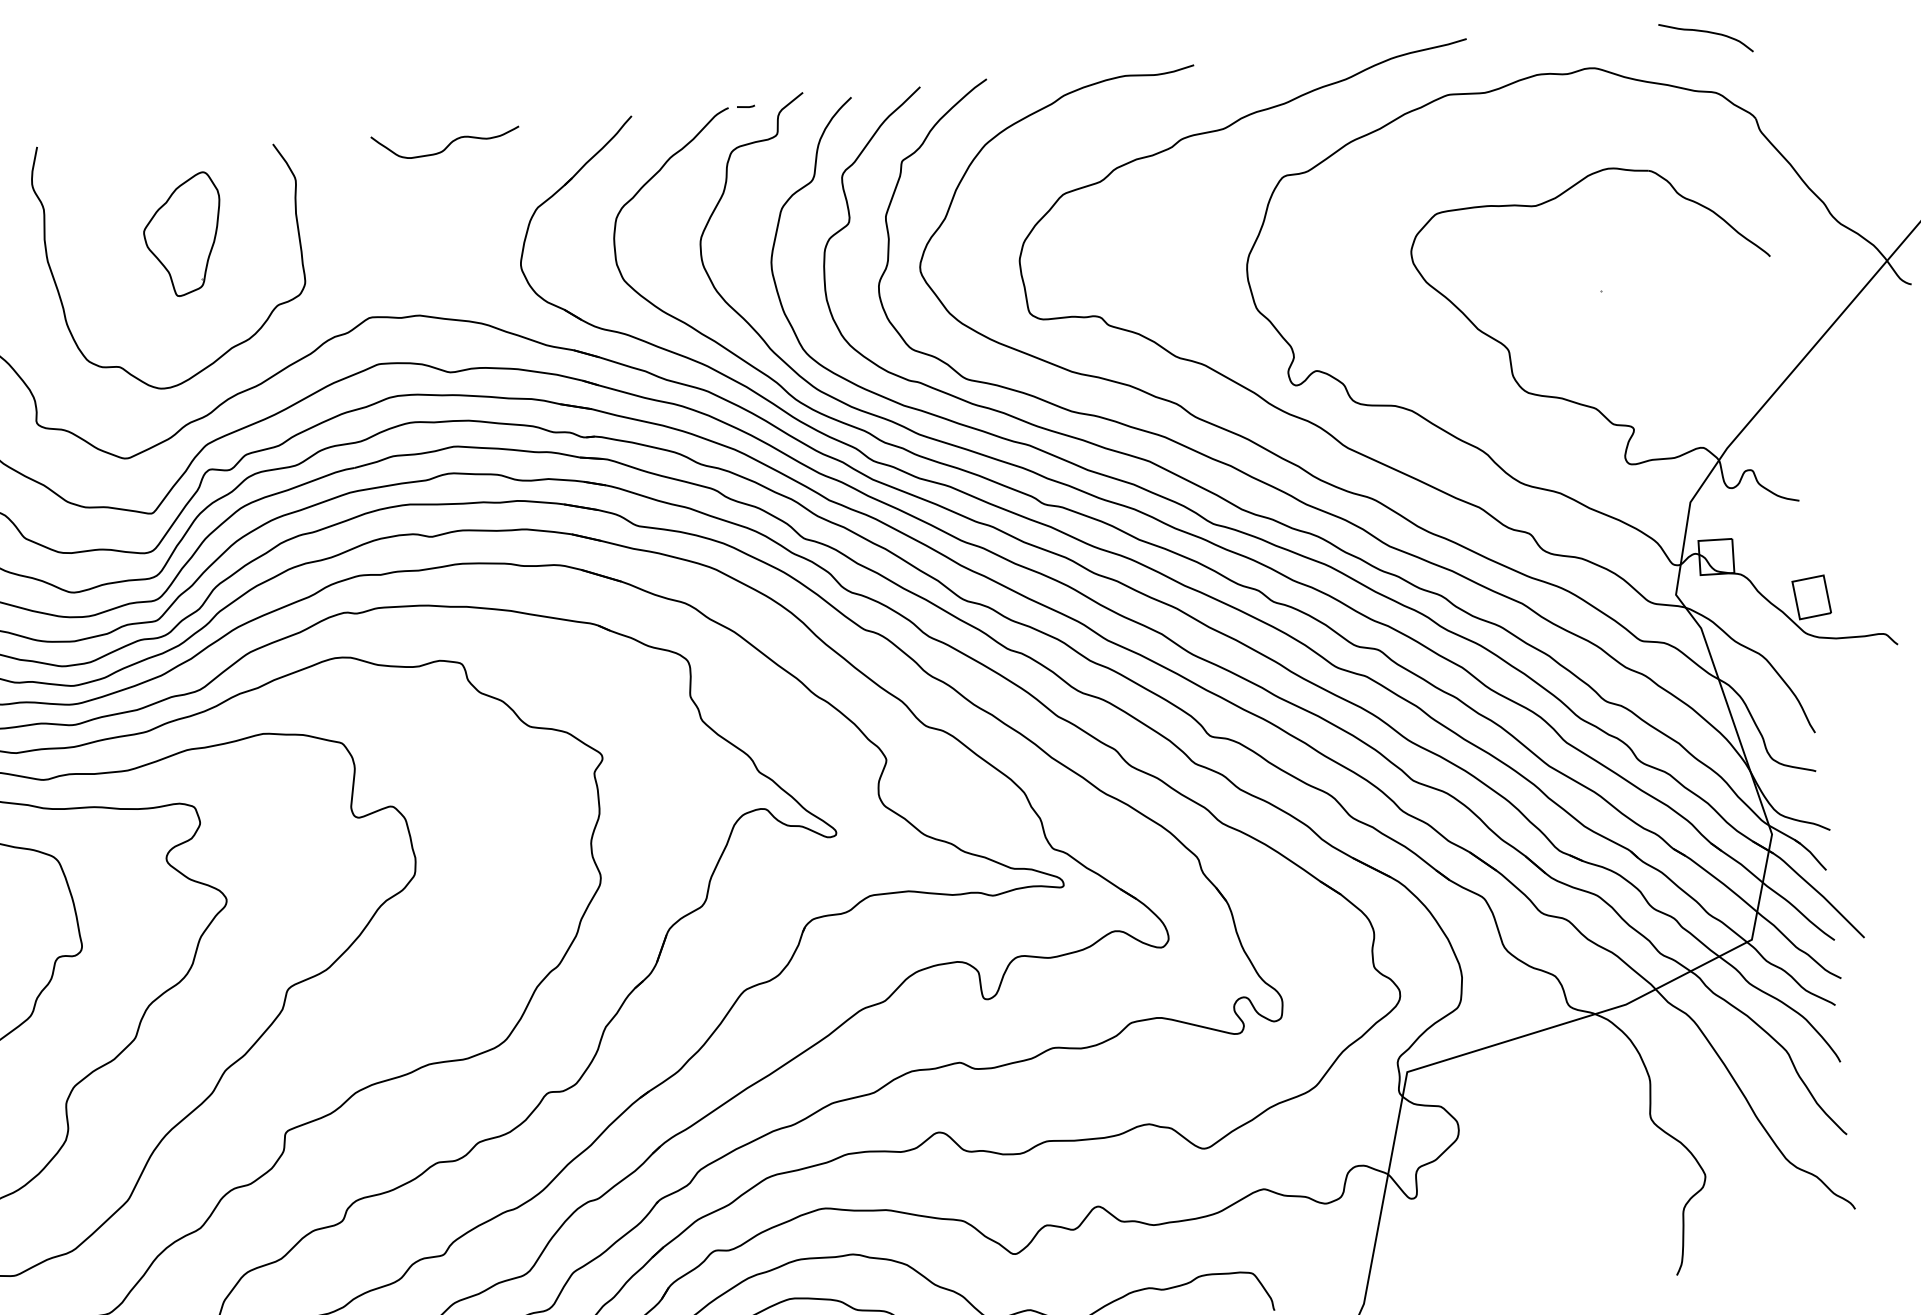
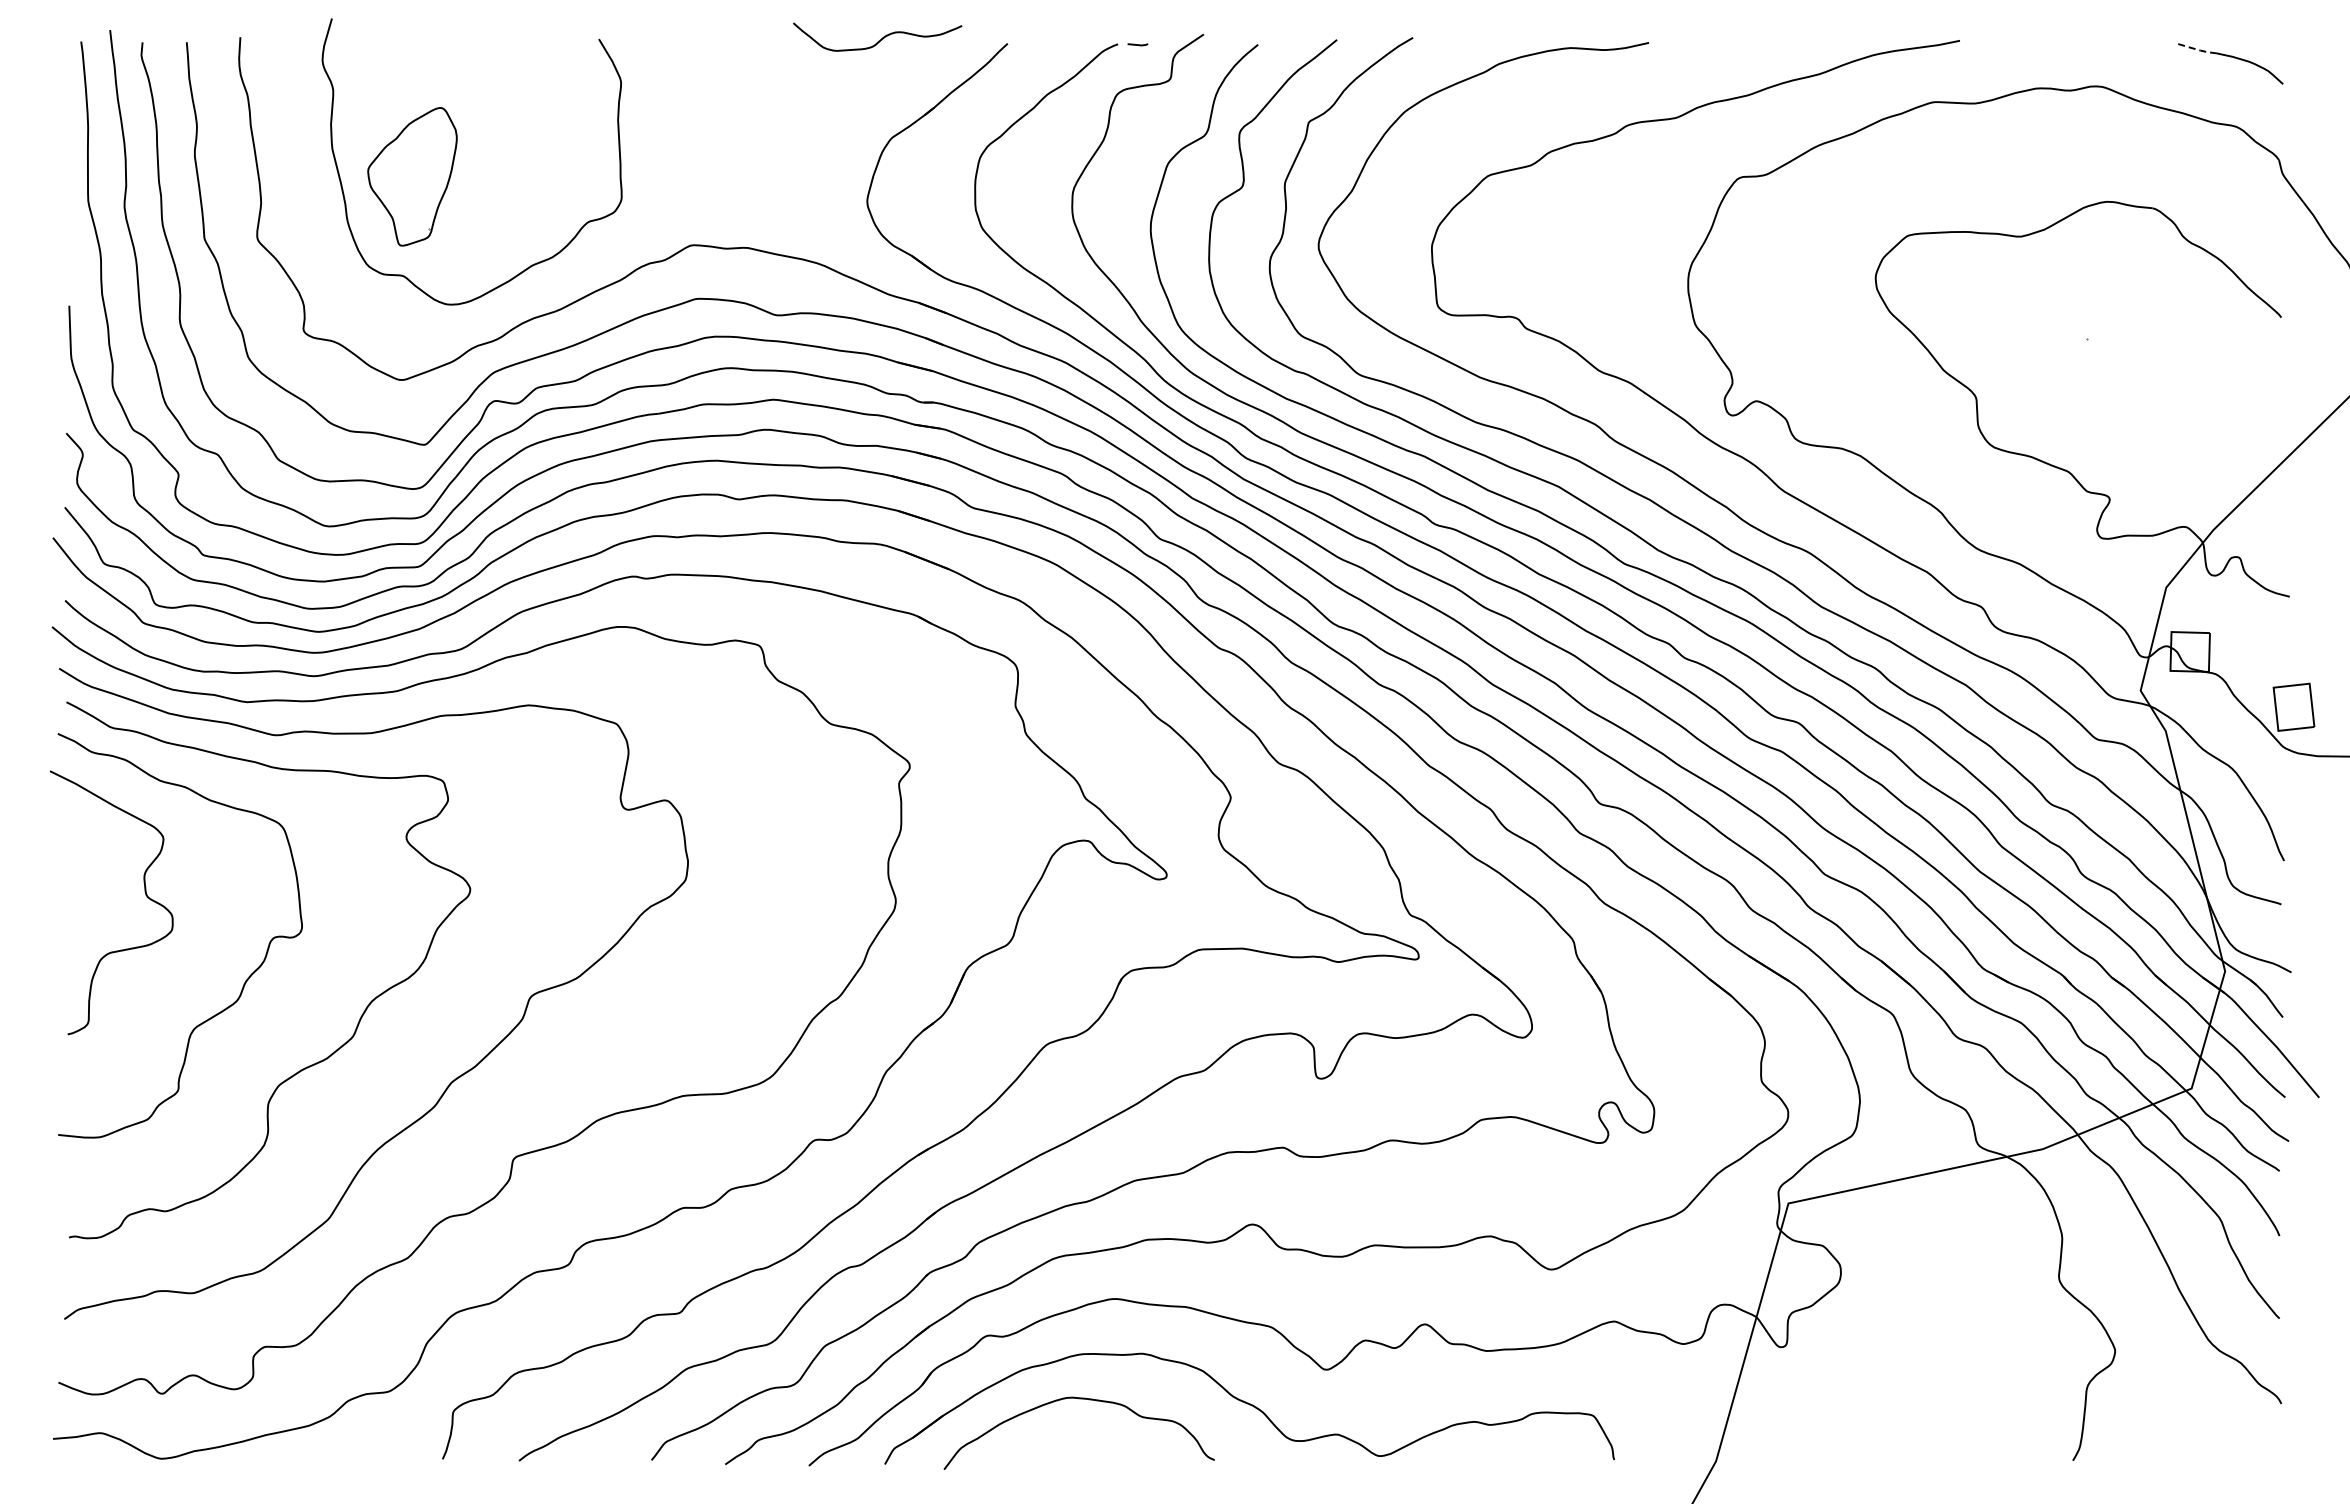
line: (1676, 28) -> (2198, 50), solid -> dashed
curve: (448, 144) -> (880, 39), moved
part: (183, 234) -> (412, 176), moved

